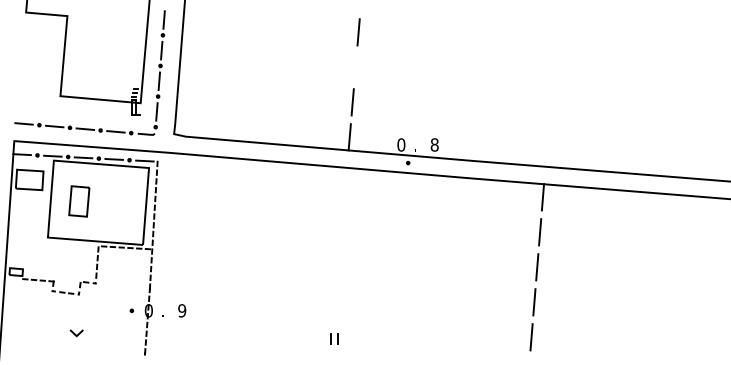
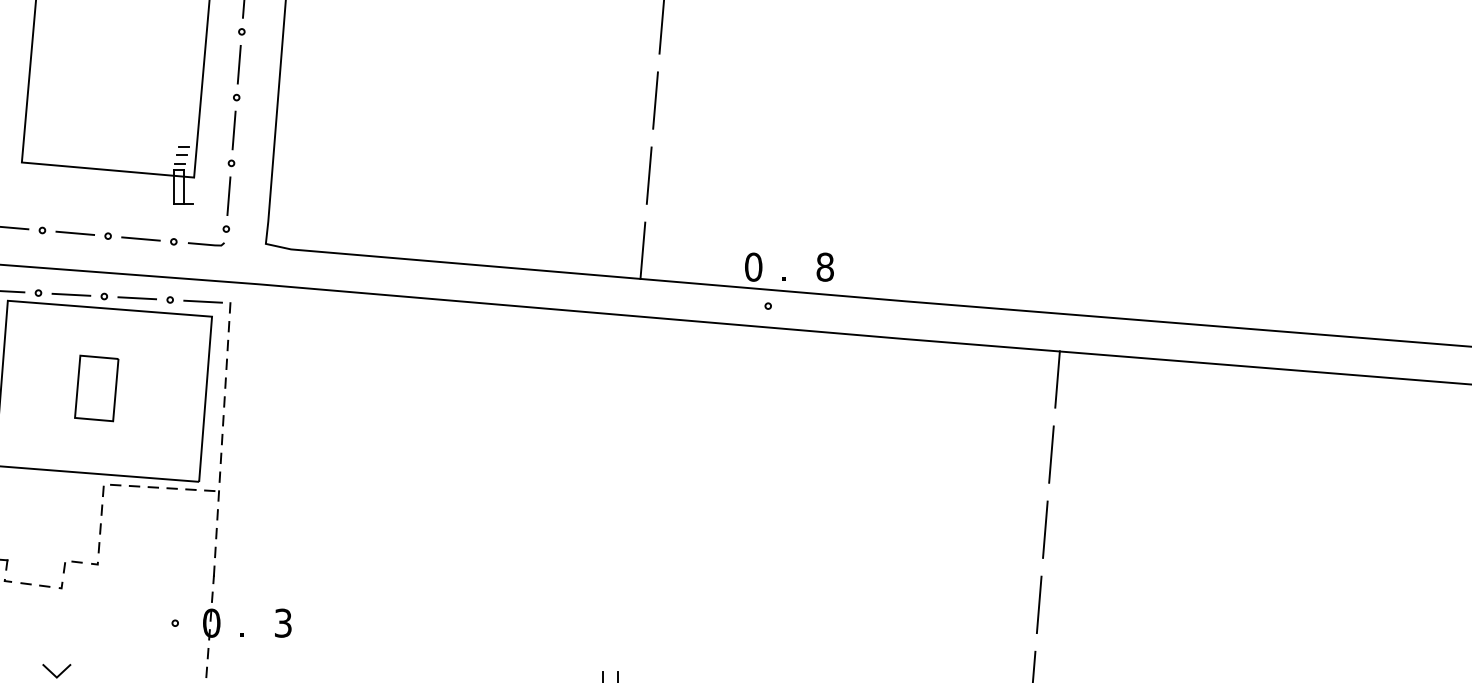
line: (355, 67) -> (655, 100), added
part: (79, 201) -> (97, 388), moved
text: (182, 310) -> (283, 622), 9 -> 3

